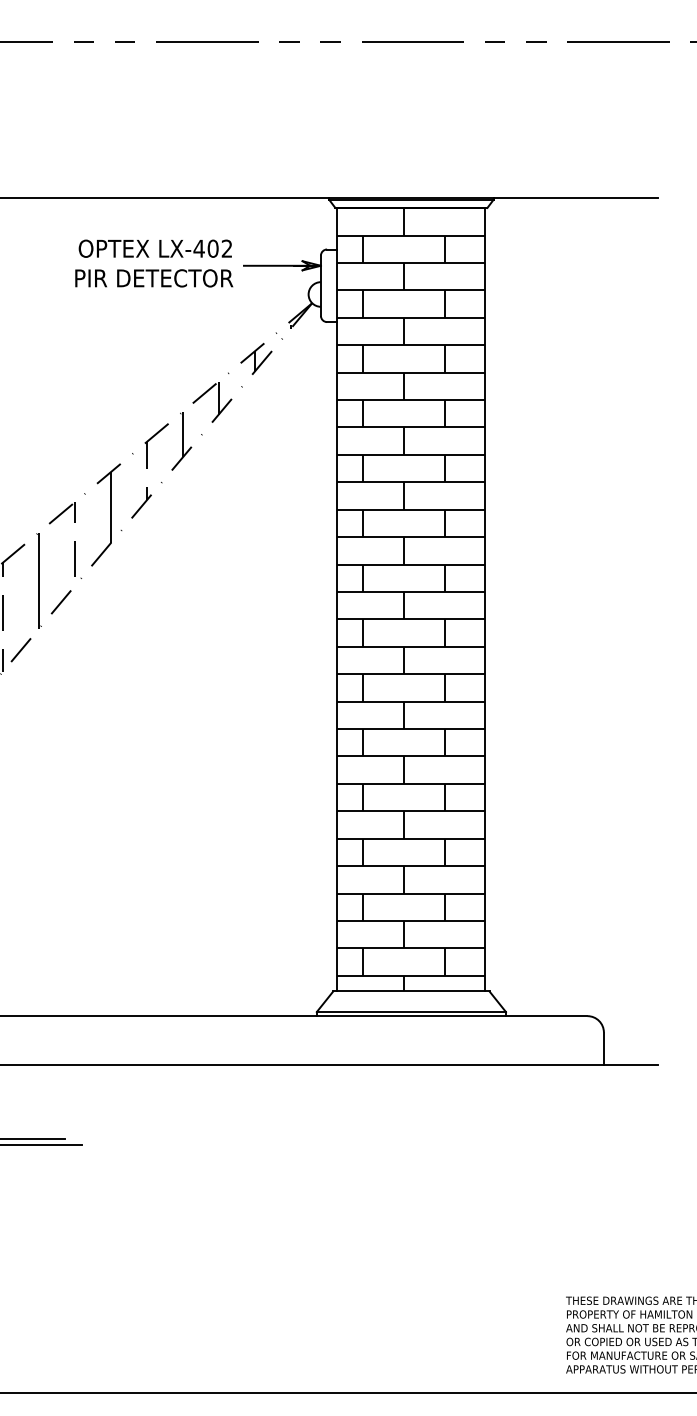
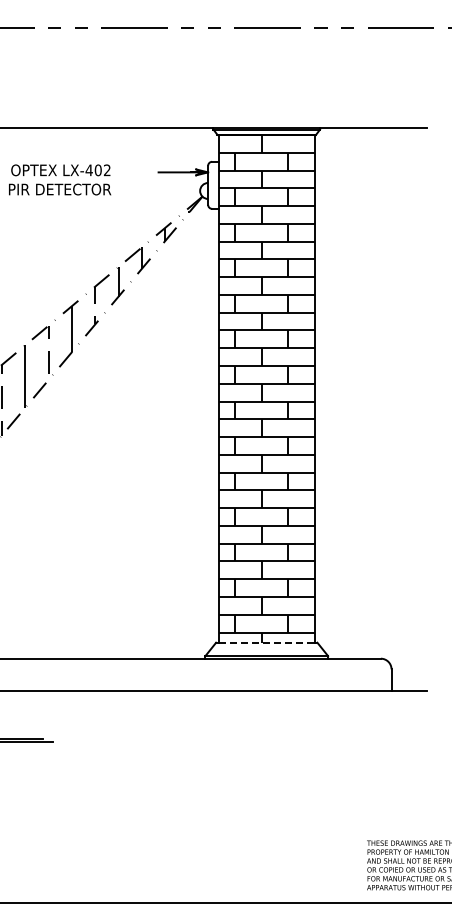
text: (154, 262) -> (60, 179), moved
line: (410, 991) -> (266, 642), solid -> dashed

